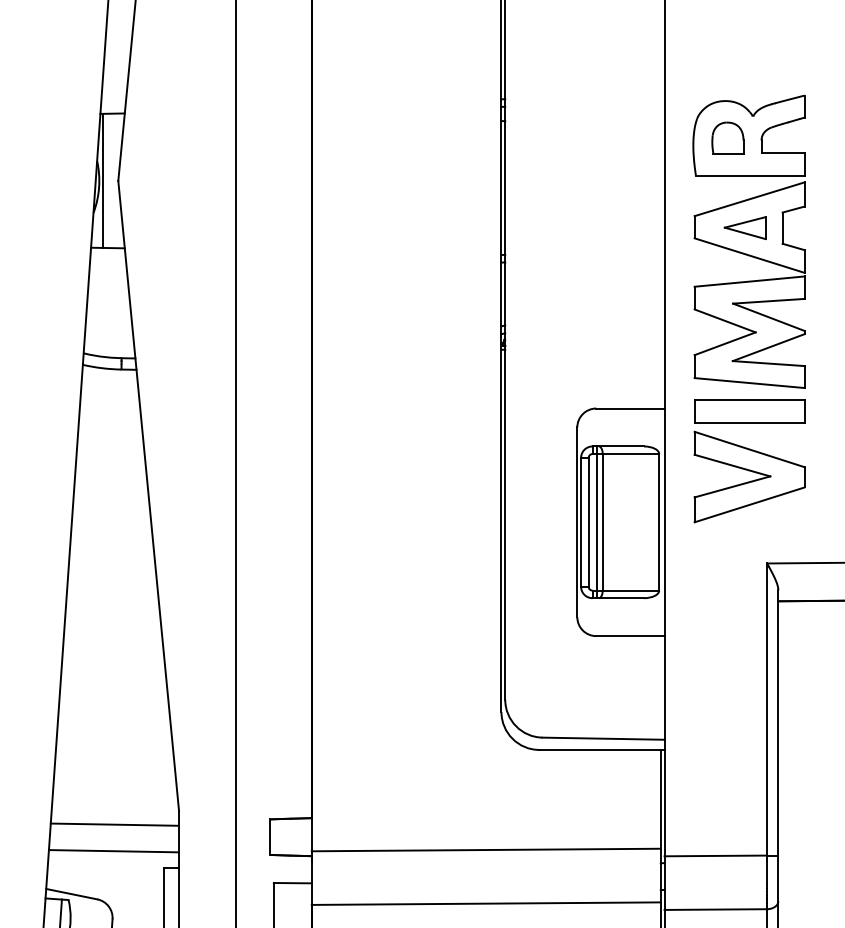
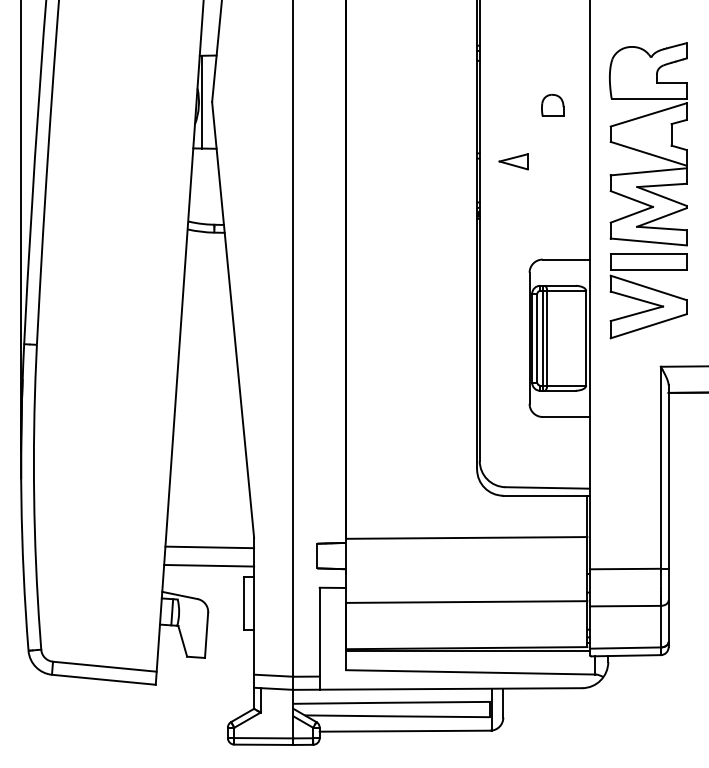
part: (727, 137) -> (552, 105), moved
part: (744, 227) -> (513, 161), moved
line: (486, 849) -> (466, 537), moved

